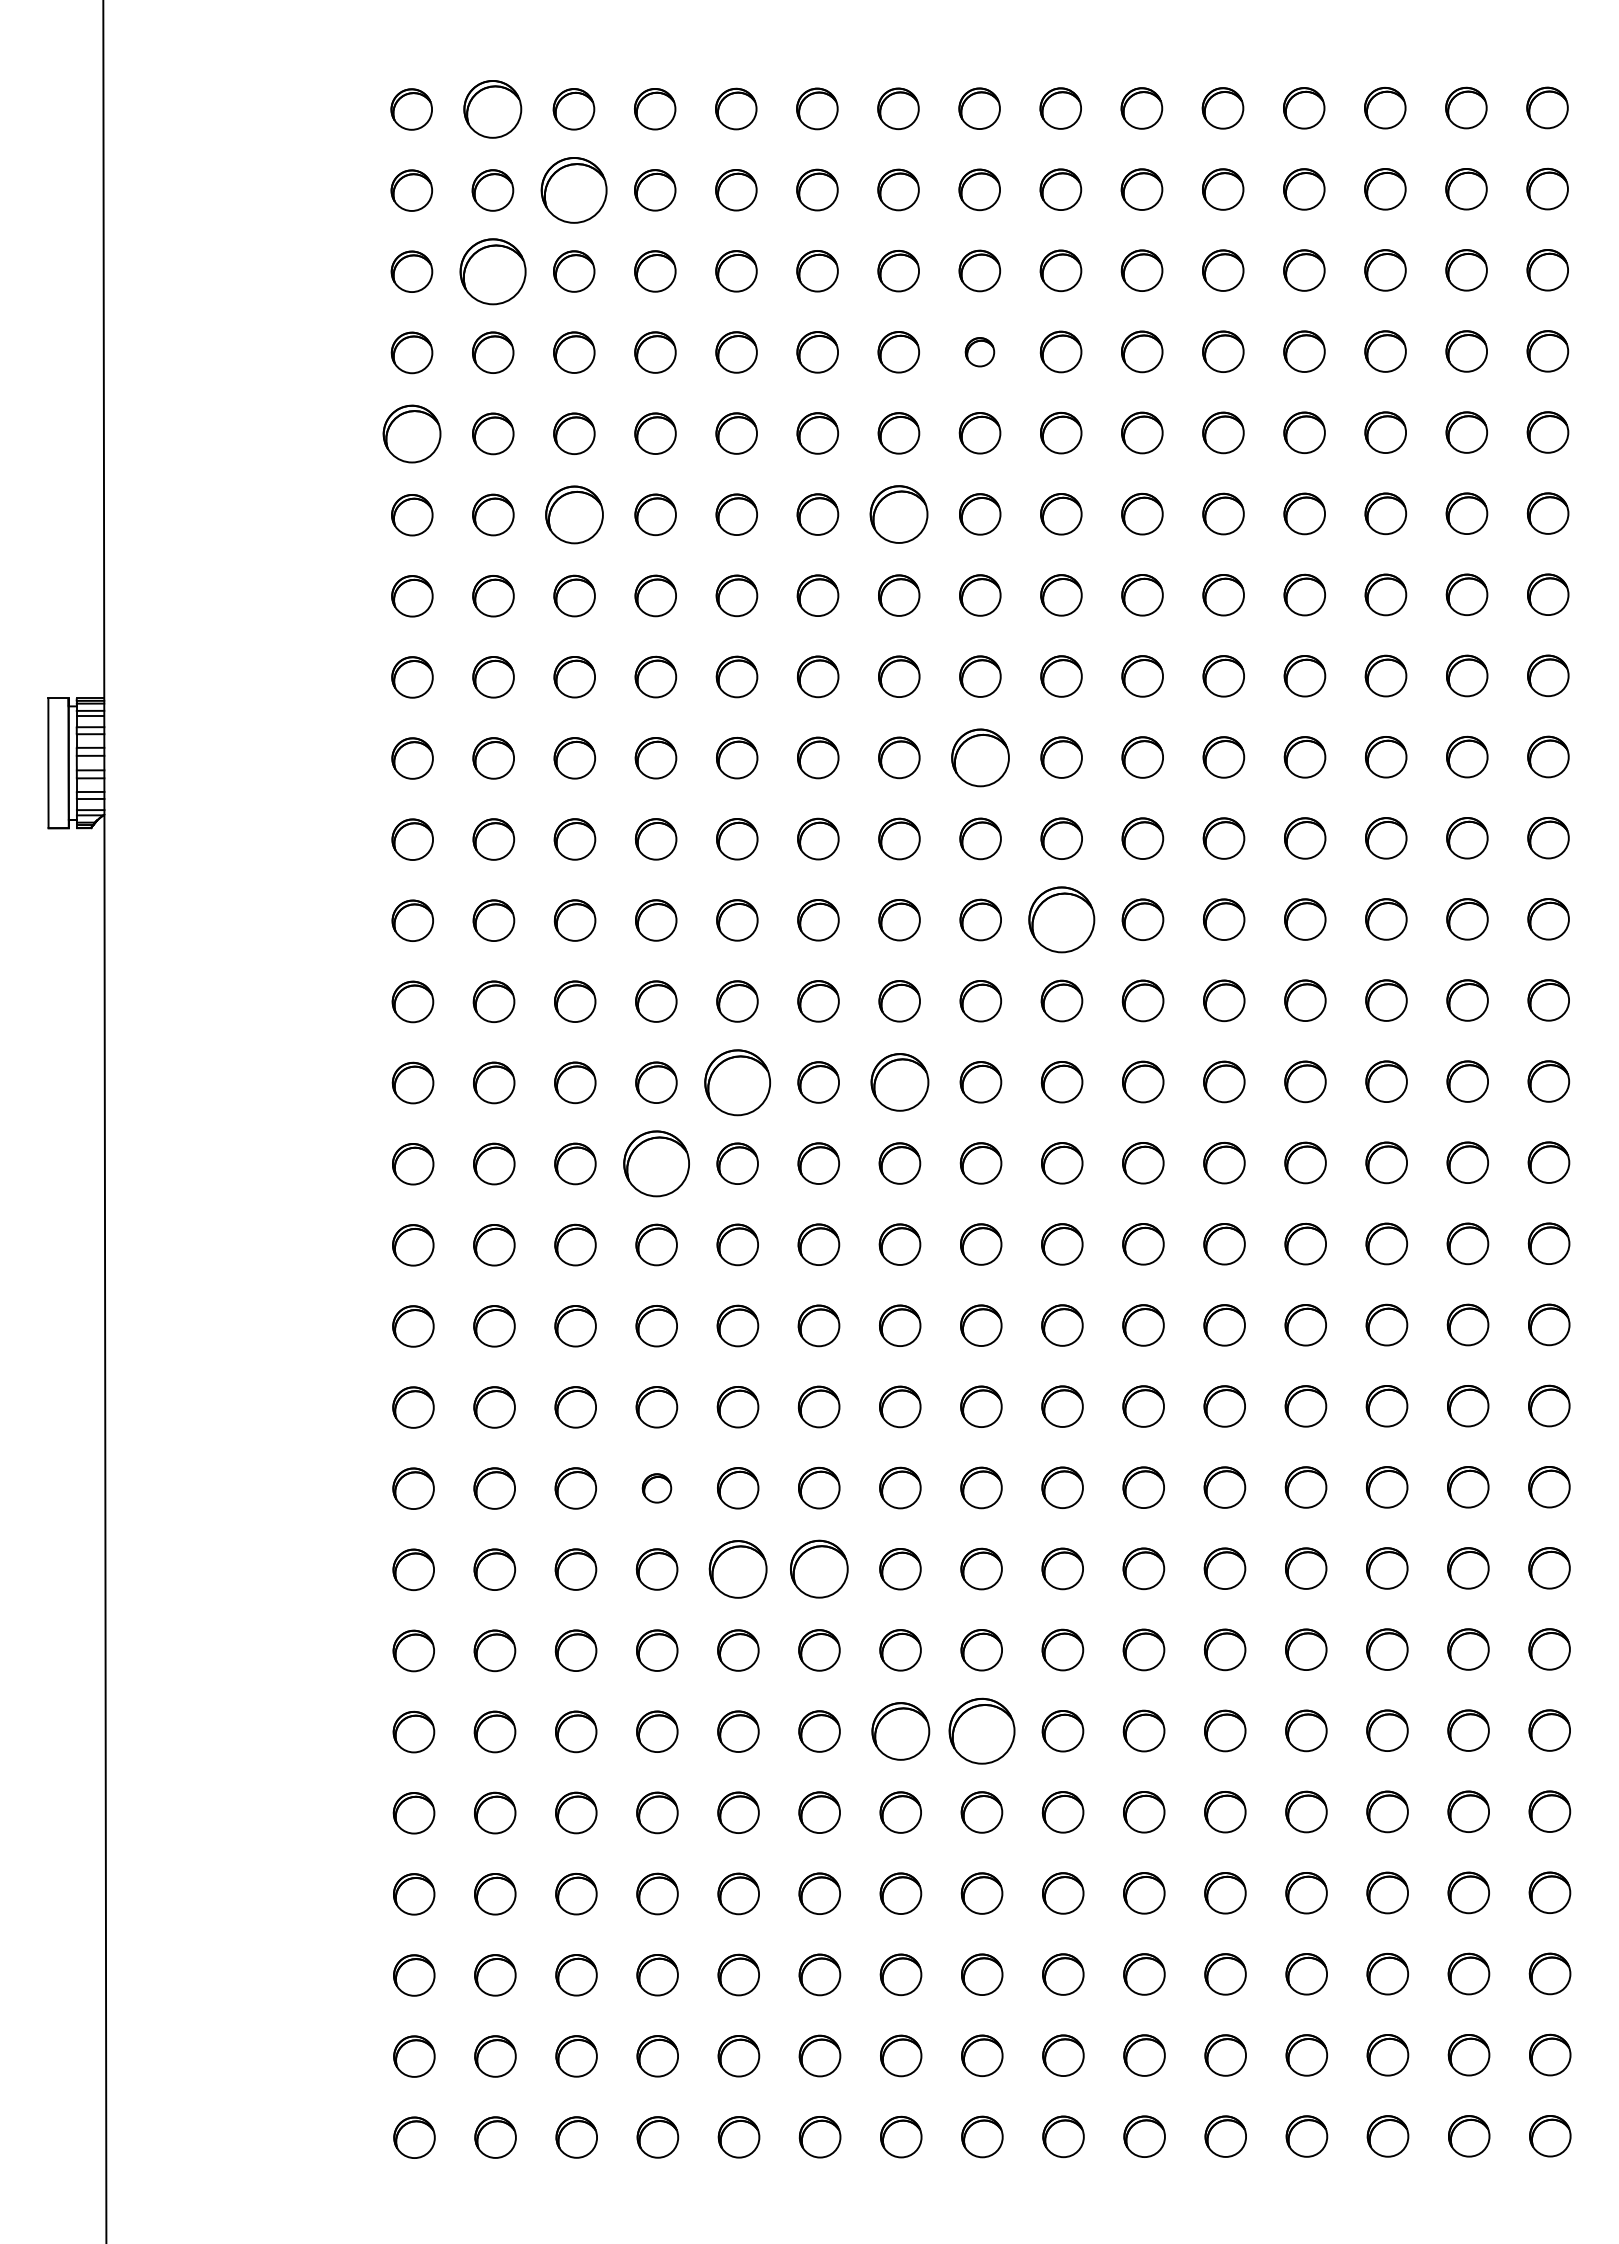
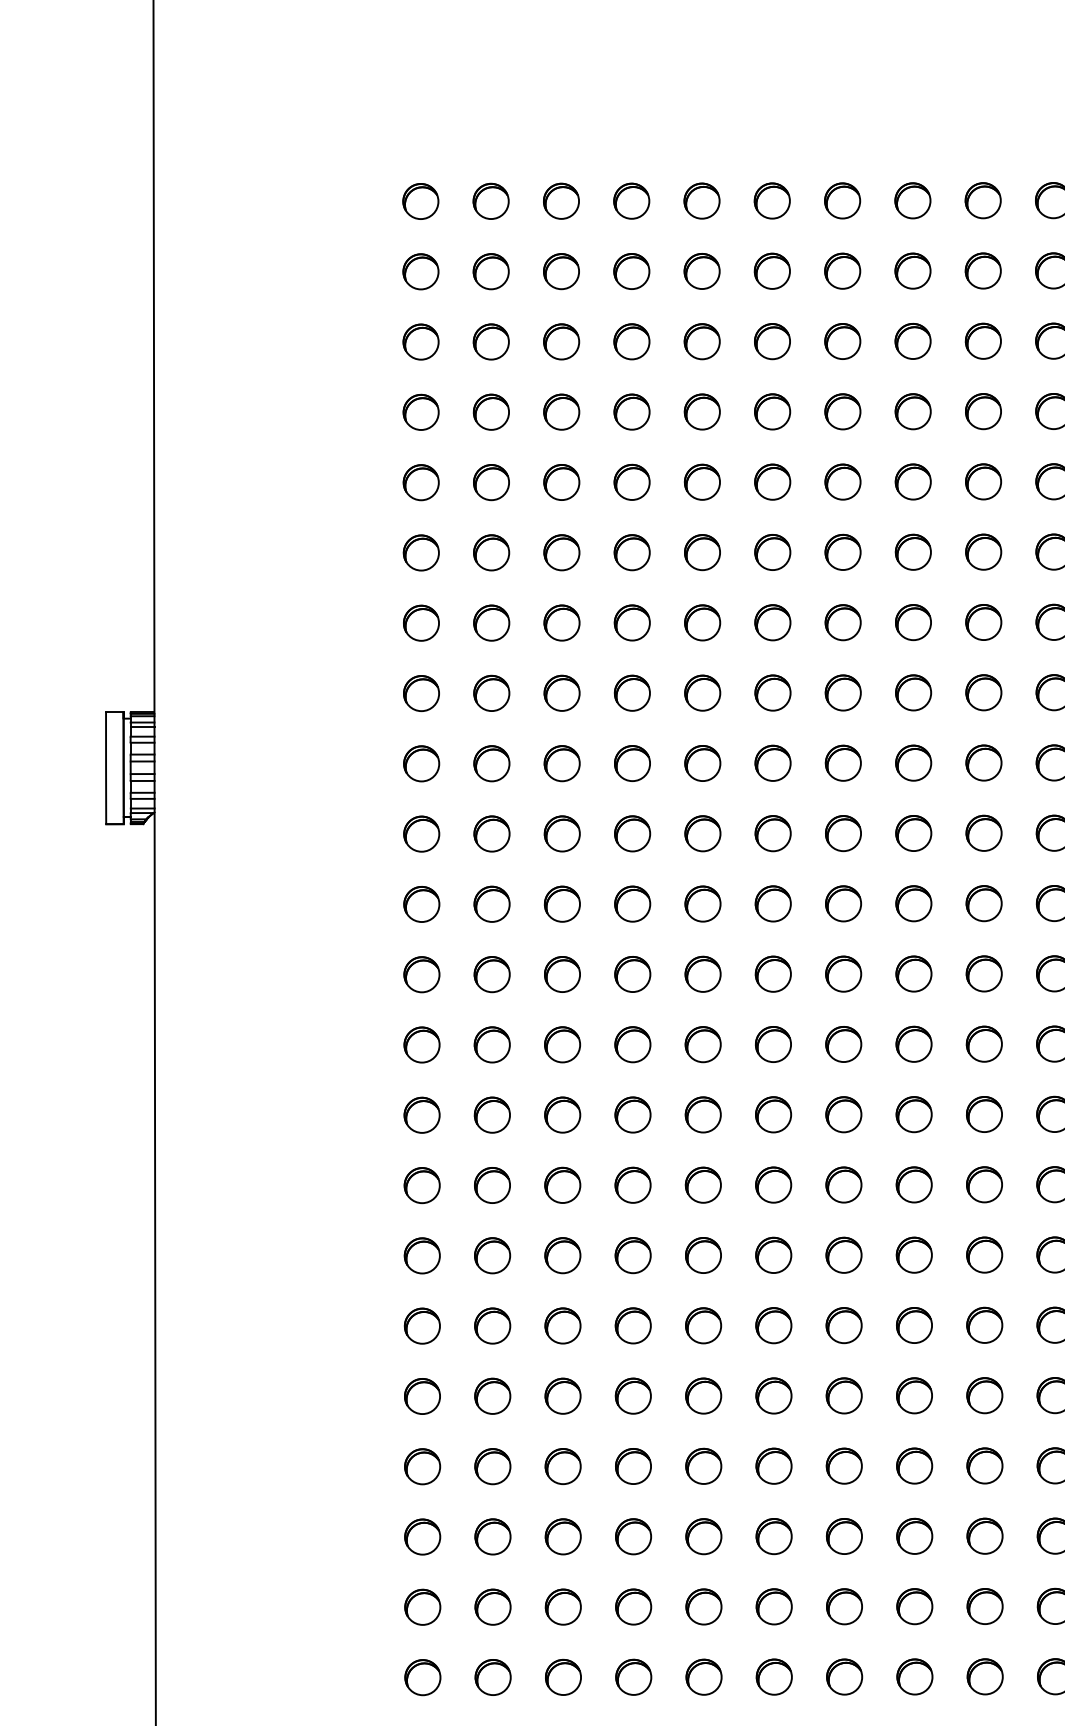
part: (492, 109) -> (490, 201), size x0.71
part: (573, 190) -> (561, 271), size x0.62
part: (492, 271) -> (490, 341), size x0.62
part: (979, 352) -> (912, 412), size x1.43
part: (412, 433) -> (421, 482), size x0.71
part: (574, 514) -> (561, 552), size x0.71
part: (898, 514) -> (842, 552), size x0.71
part: (980, 757) -> (913, 762), size x0.71
part: (1061, 919) -> (983, 903), size x0.62
part: (737, 1082) -> (703, 1044), size x0.62
part: (899, 1082) -> (843, 1044), size x0.71
part: (656, 1163) -> (632, 1114), size x0.62
part: (656, 1488) -> (632, 1396), size x1.43
part: (738, 1569) -> (703, 1466), size x0.71
part: (819, 1569) -> (774, 1466), size x0.71
part: (900, 1731) -> (844, 1606), size x0.71
part: (981, 1731) -> (914, 1606), size x0.62

